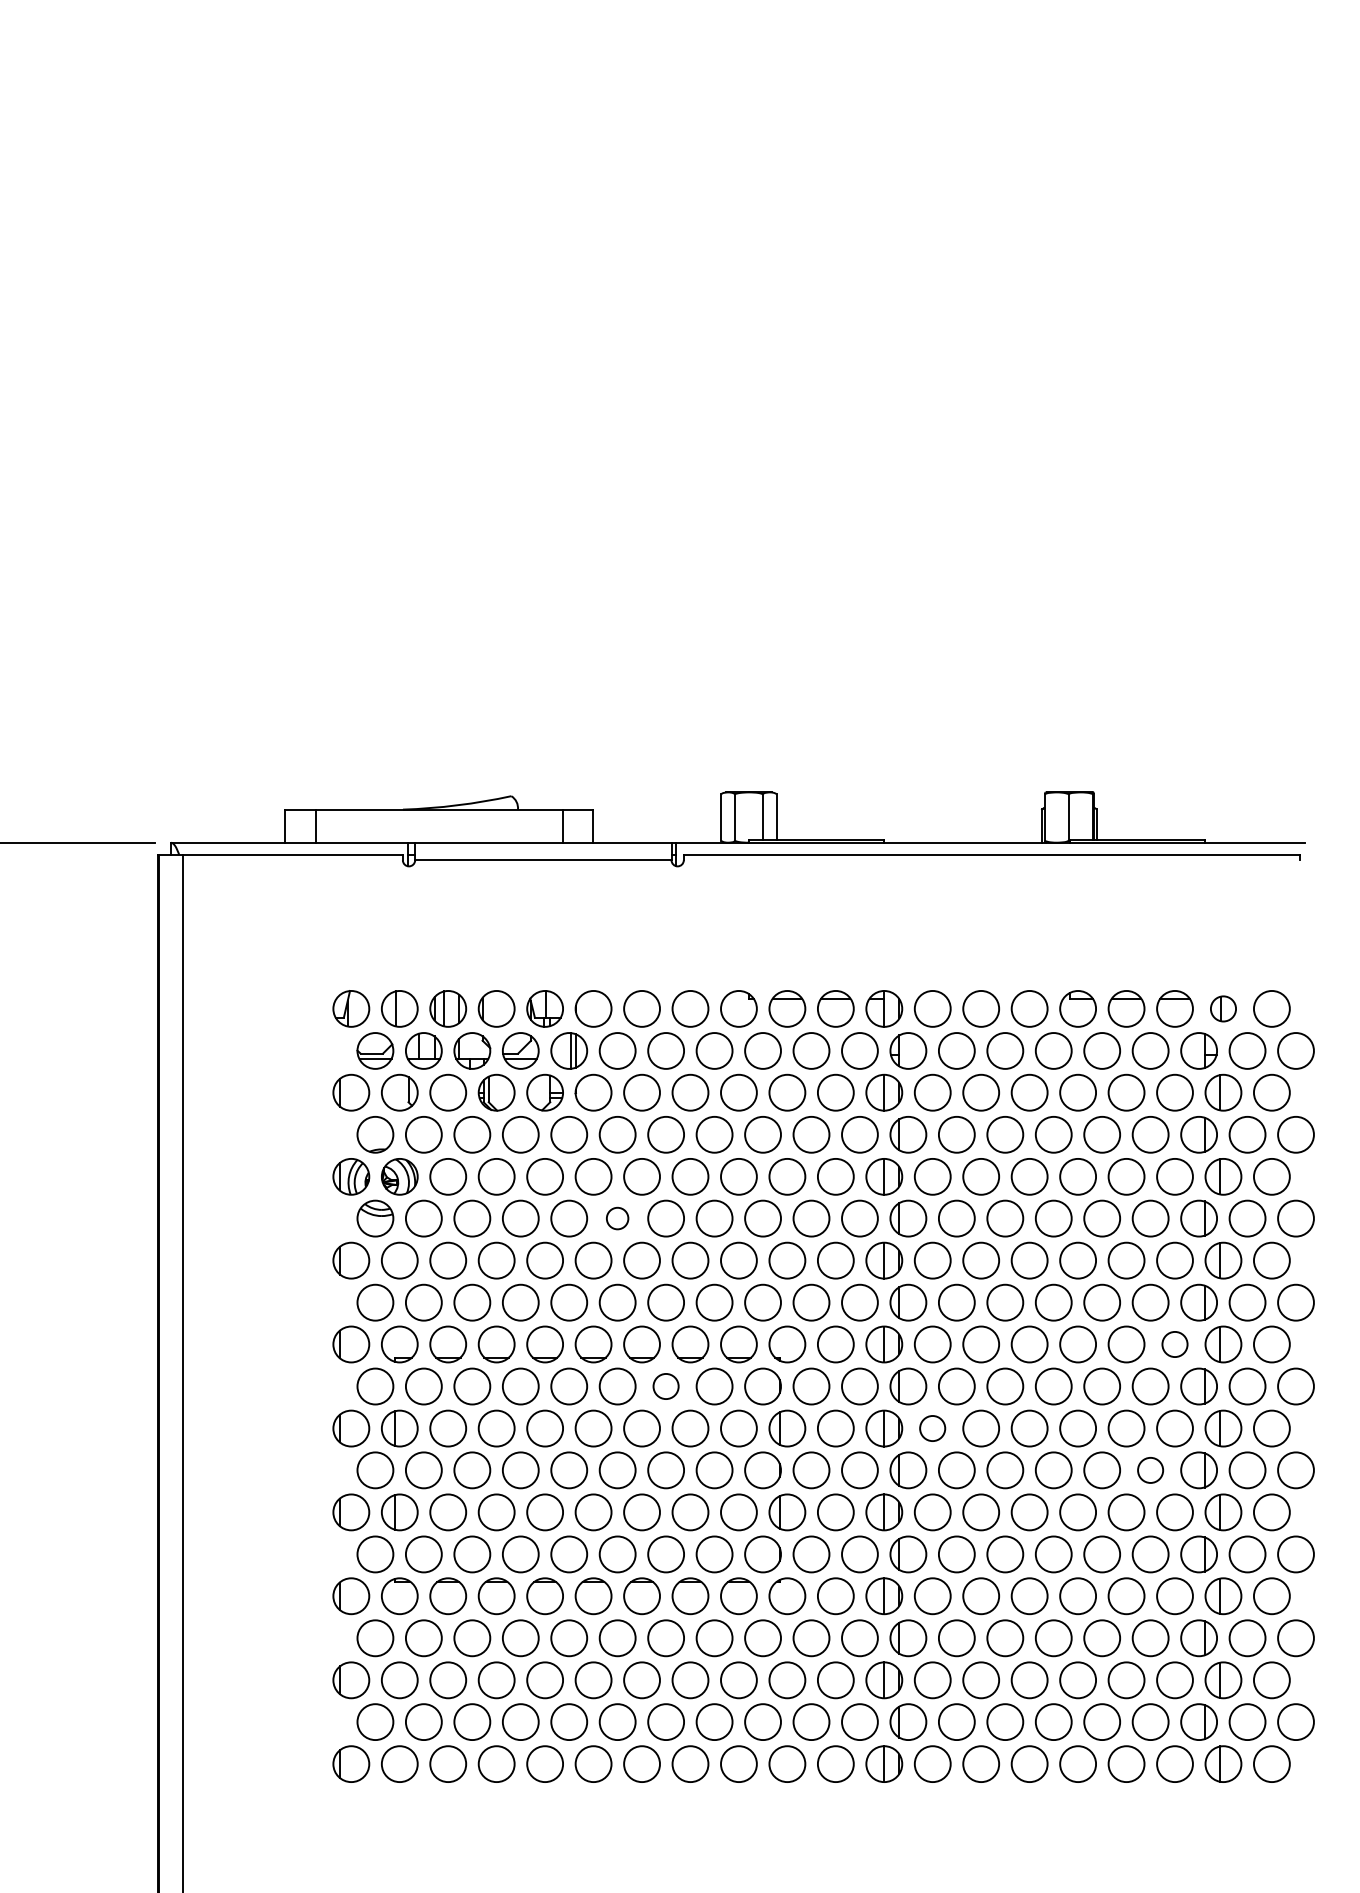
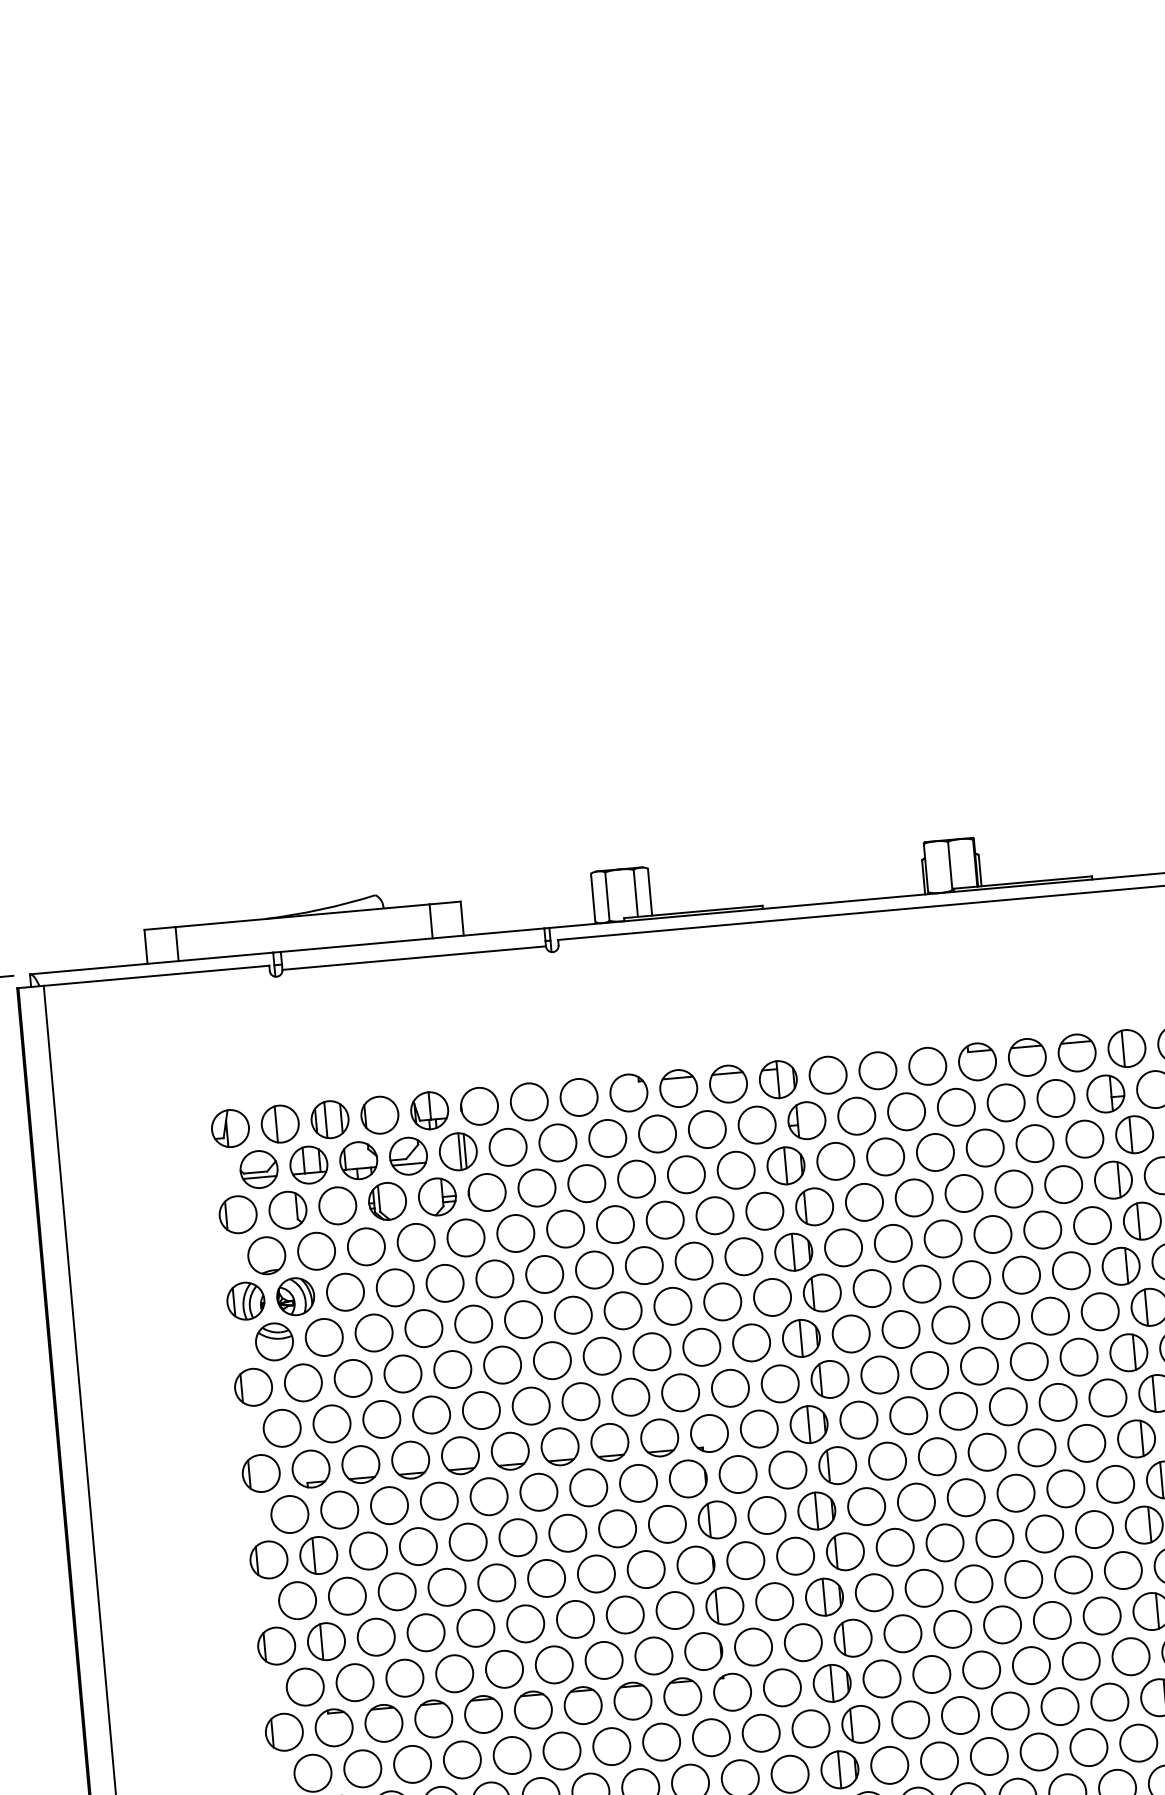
part: (1223, 1008) -> (1126, 1048), size x1.43
circle: (617, 1218) -> (523, 1319), size x1.67
circle: (1174, 1344) -> (1107, 1397), size x1.43
circle: (665, 1386) -> (588, 1487), size x1.43
circle: (932, 1428) -> (866, 1506), size x1.43
circle: (1150, 1470) -> (1094, 1529), size x1.43

